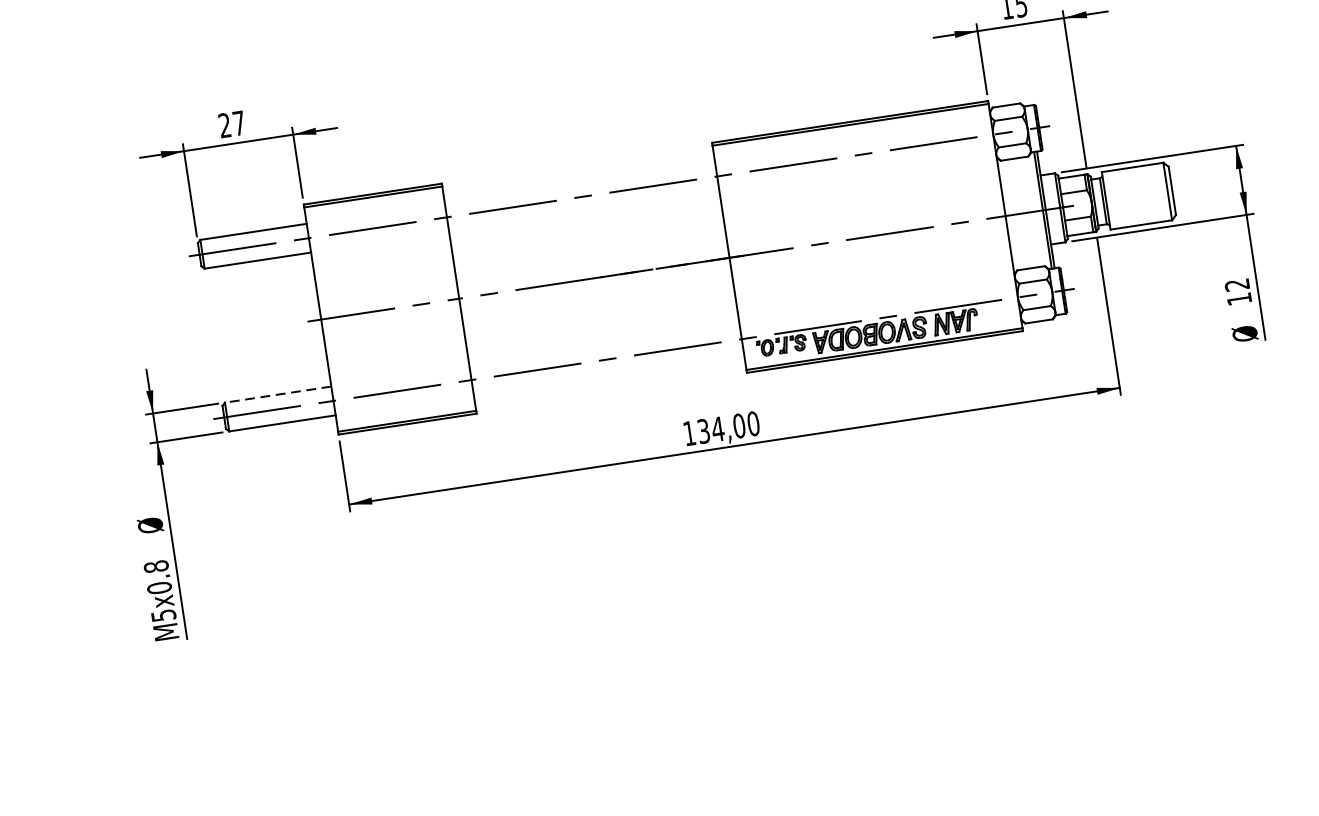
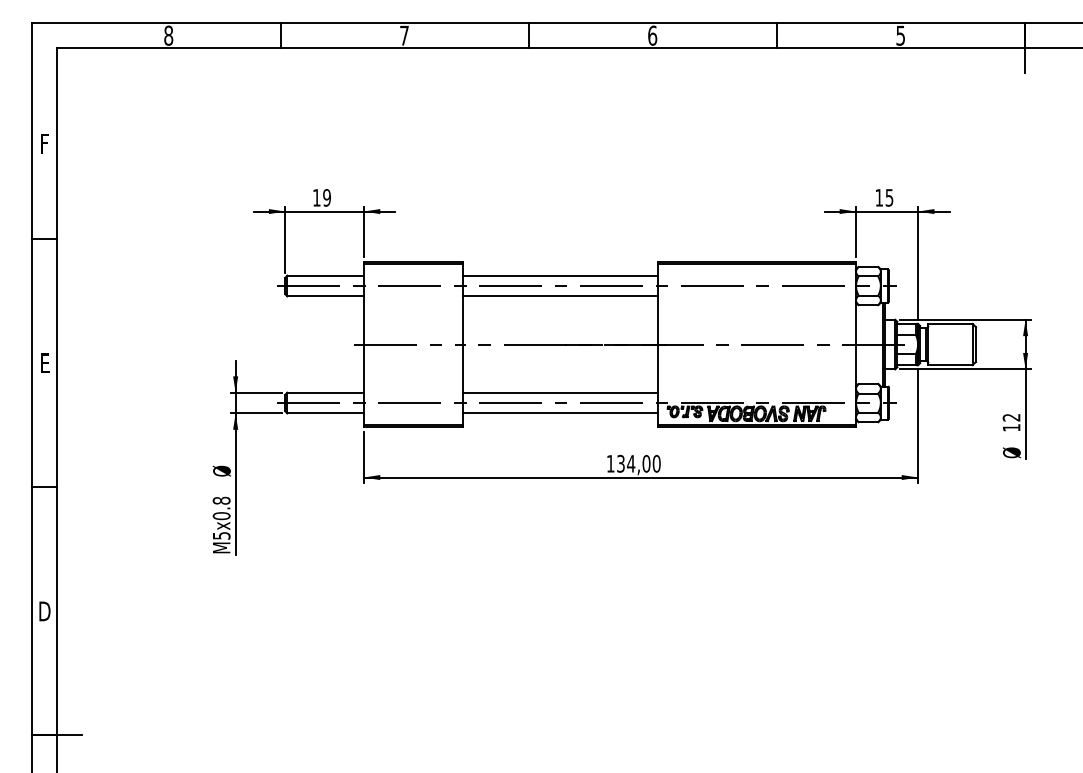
text: (231, 124) -> (321, 197), 27 -> 19
line: (580, 182) -> (560, 275), added
line: (584, 211) -> (560, 296), added
line: (604, 344) -> (560, 392), added
line: (609, 374) -> (560, 413), added
line: (277, 394) -> (325, 392), dashed -> solid

